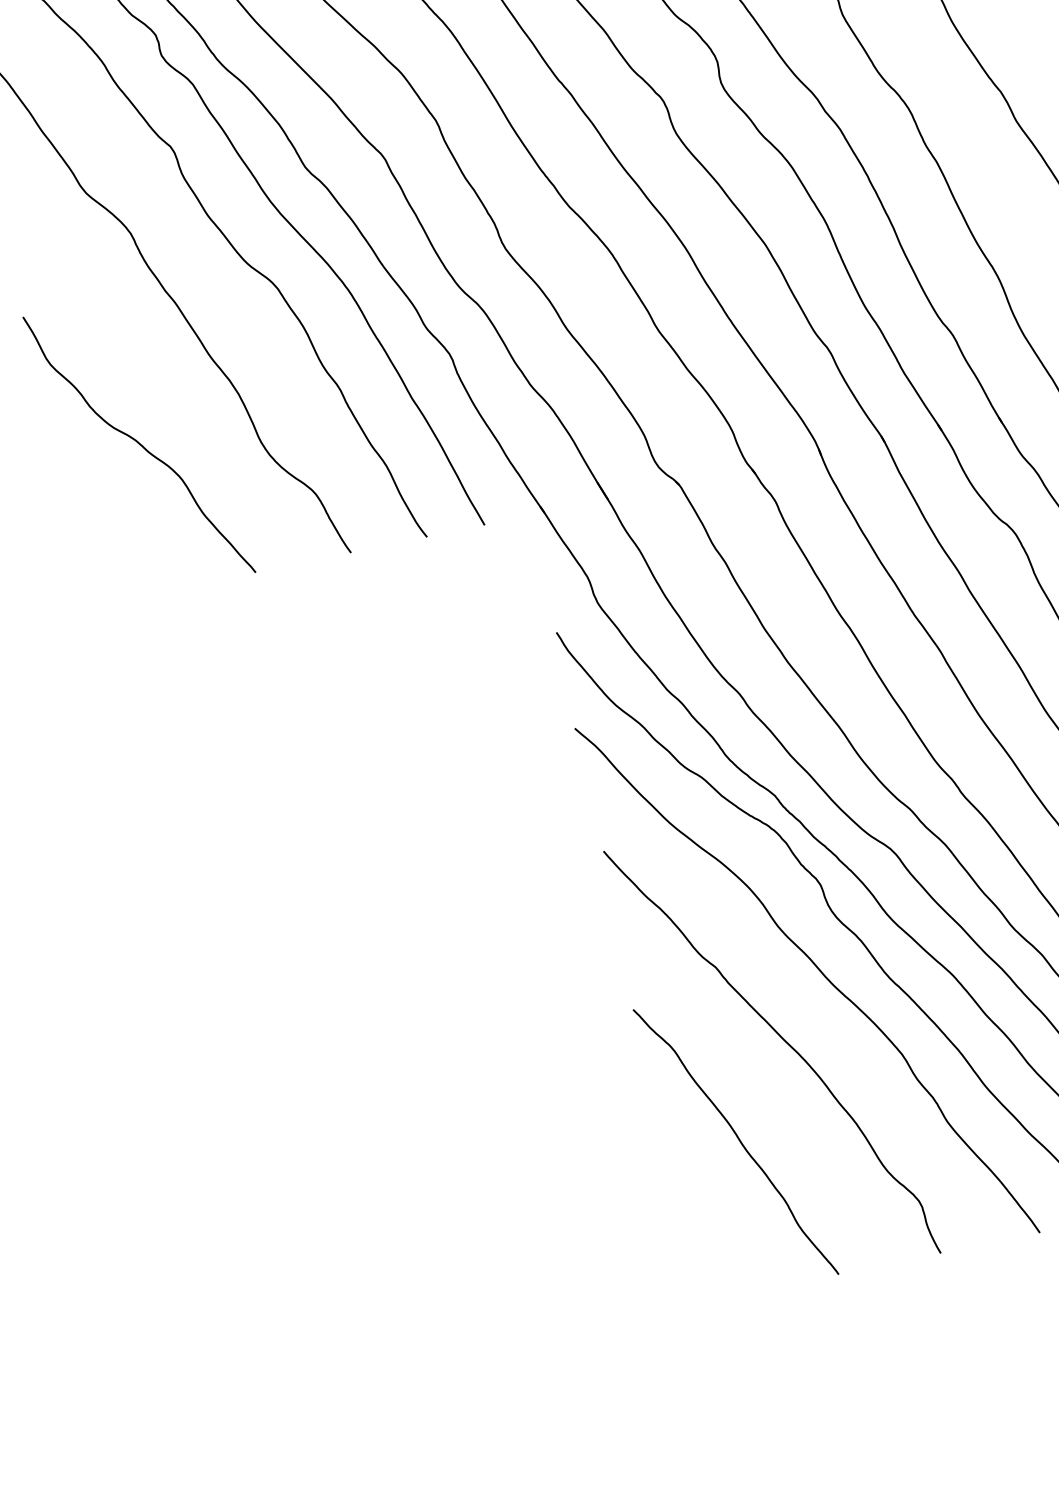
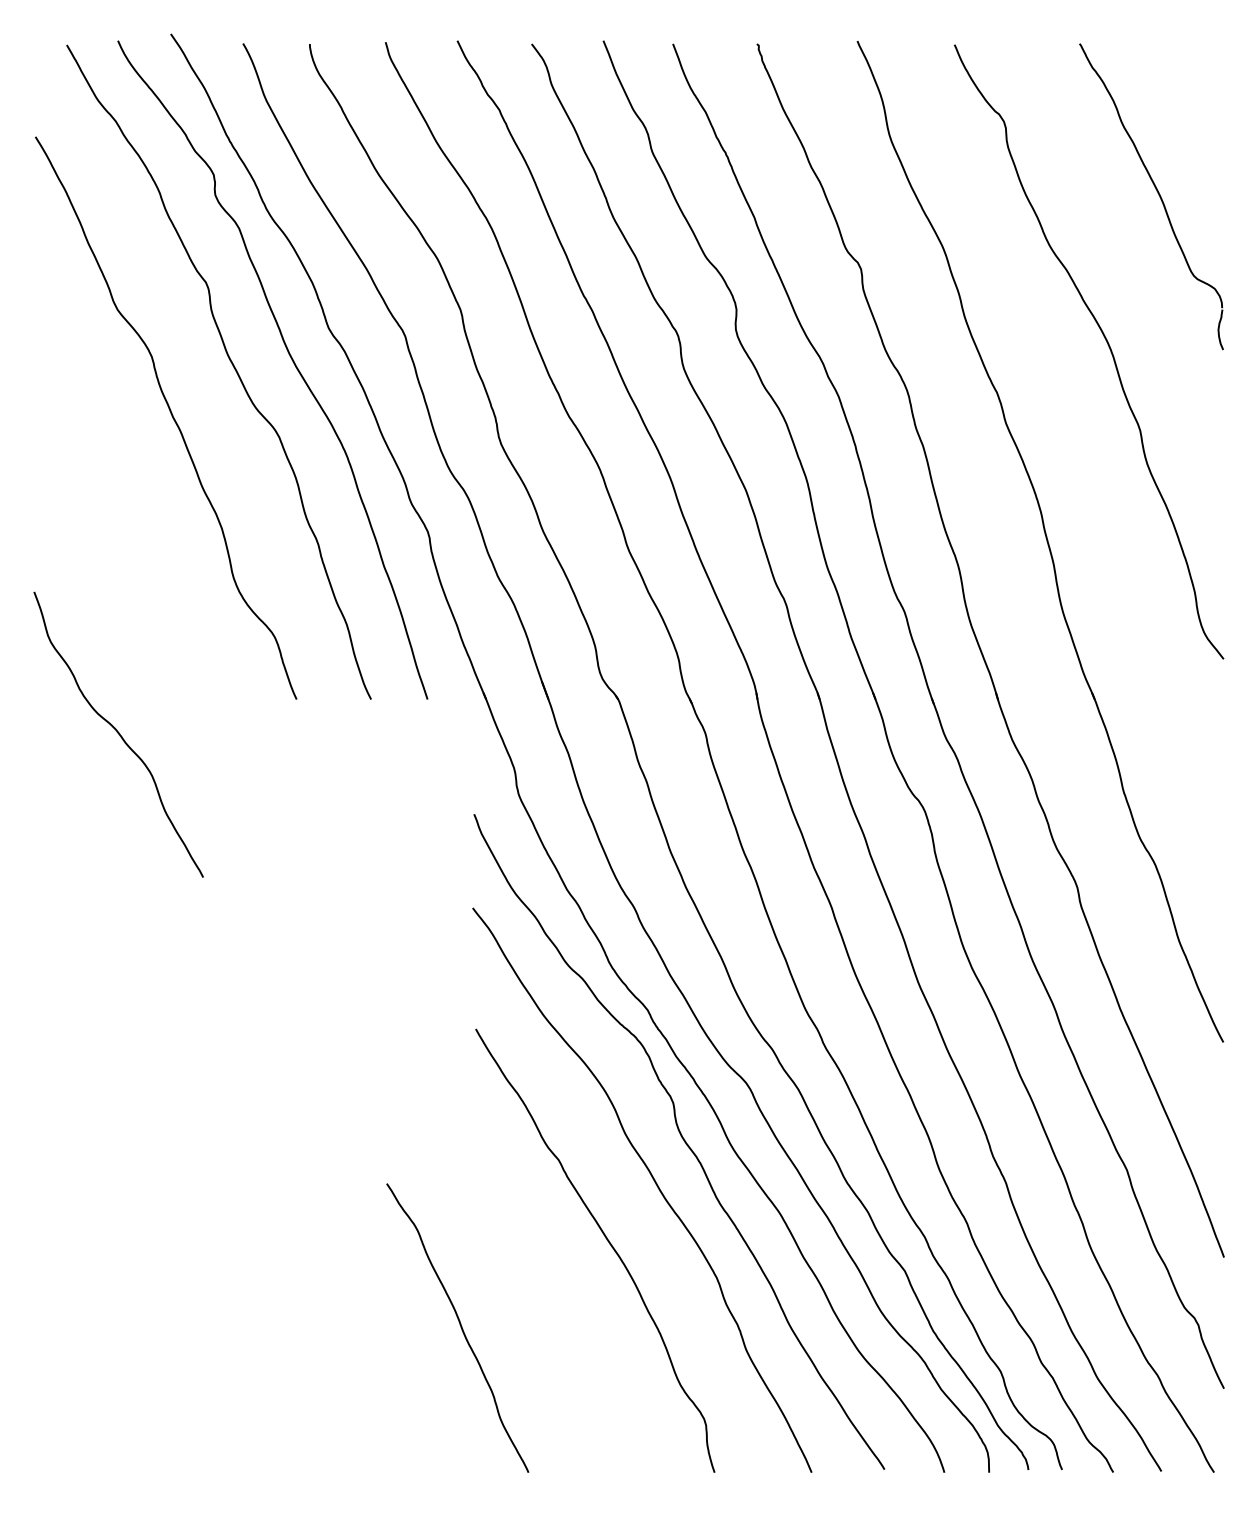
curve: (139, 444) -> (118, 734), moved
curve: (738, 1140) -> (460, 1327), moved

